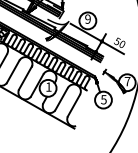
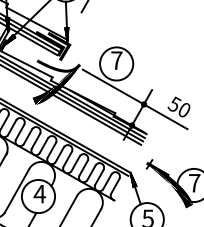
text: (87, 18) -> (115, 59), 9 -> 7
text: (48, 86) -> (39, 192), 1 -> 4

